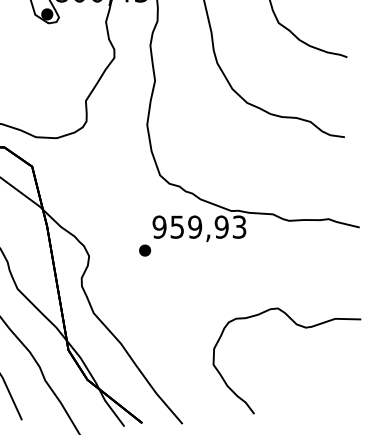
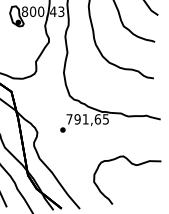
text: (199, 227) -> (87, 119), 959,93 -> 791,65

